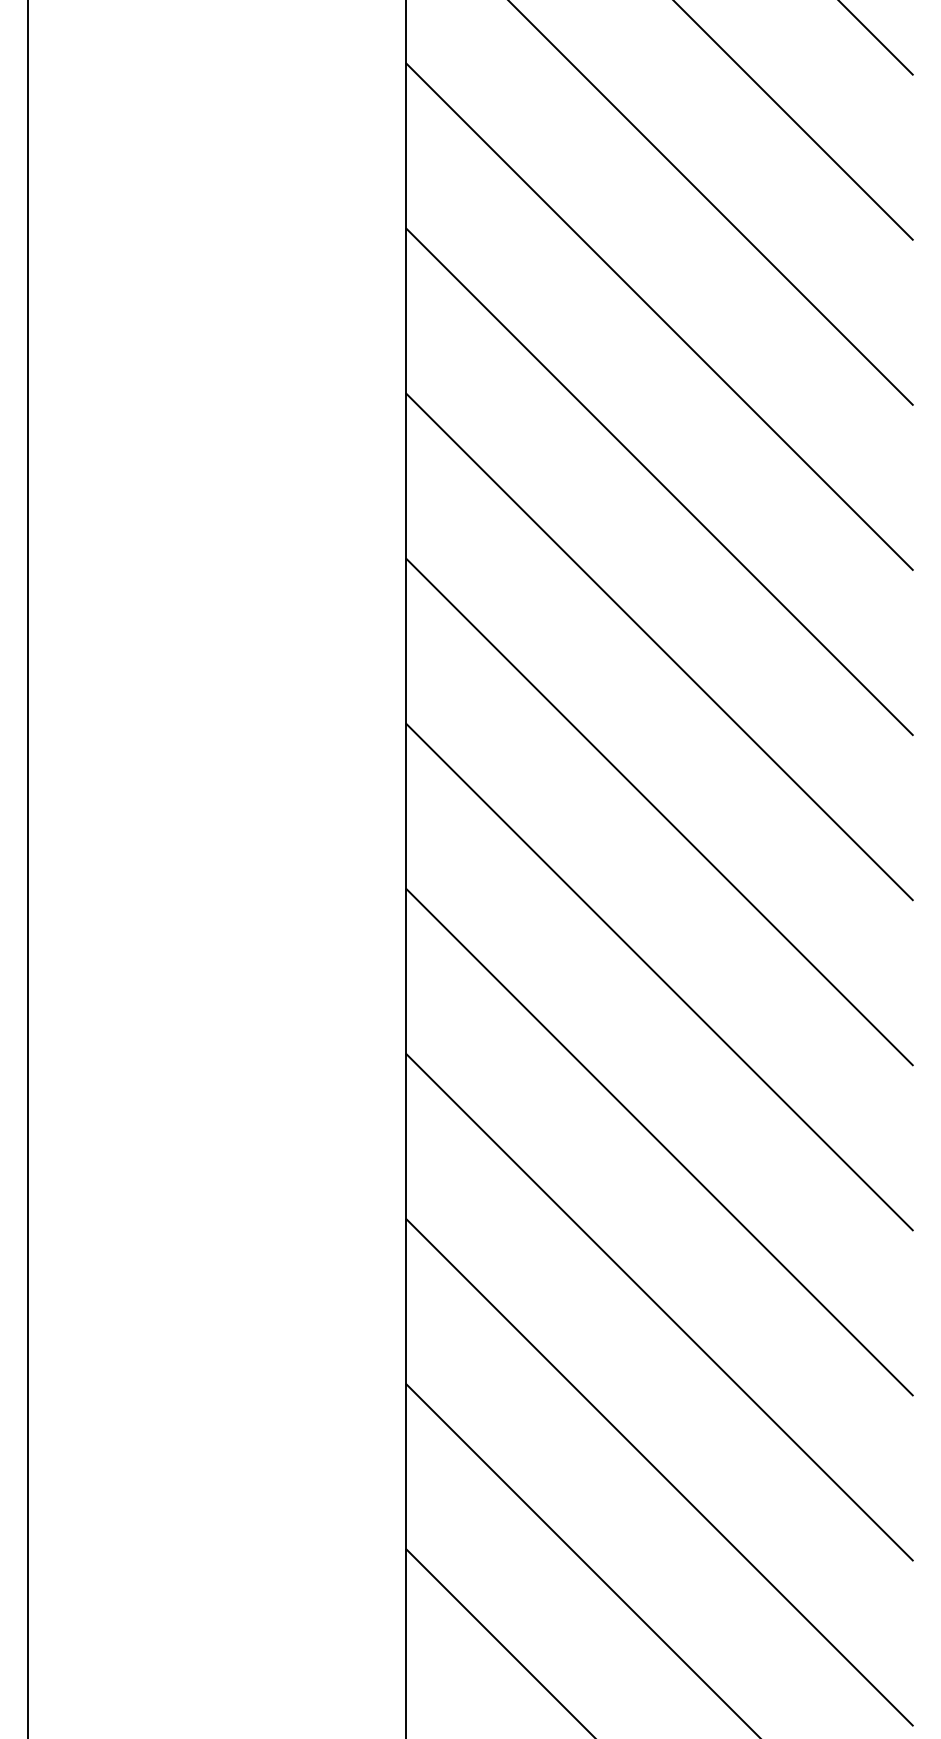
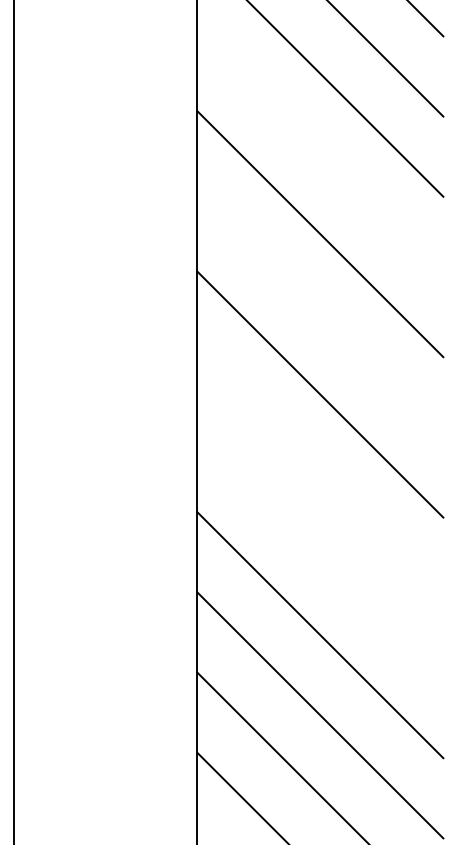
line: (659, 315) -> (320, 153), removed
line: (659, 647) -> (320, 314), removed
line: (659, 976) -> (320, 474), removed
line: (659, 1141) -> (320, 554), removed

